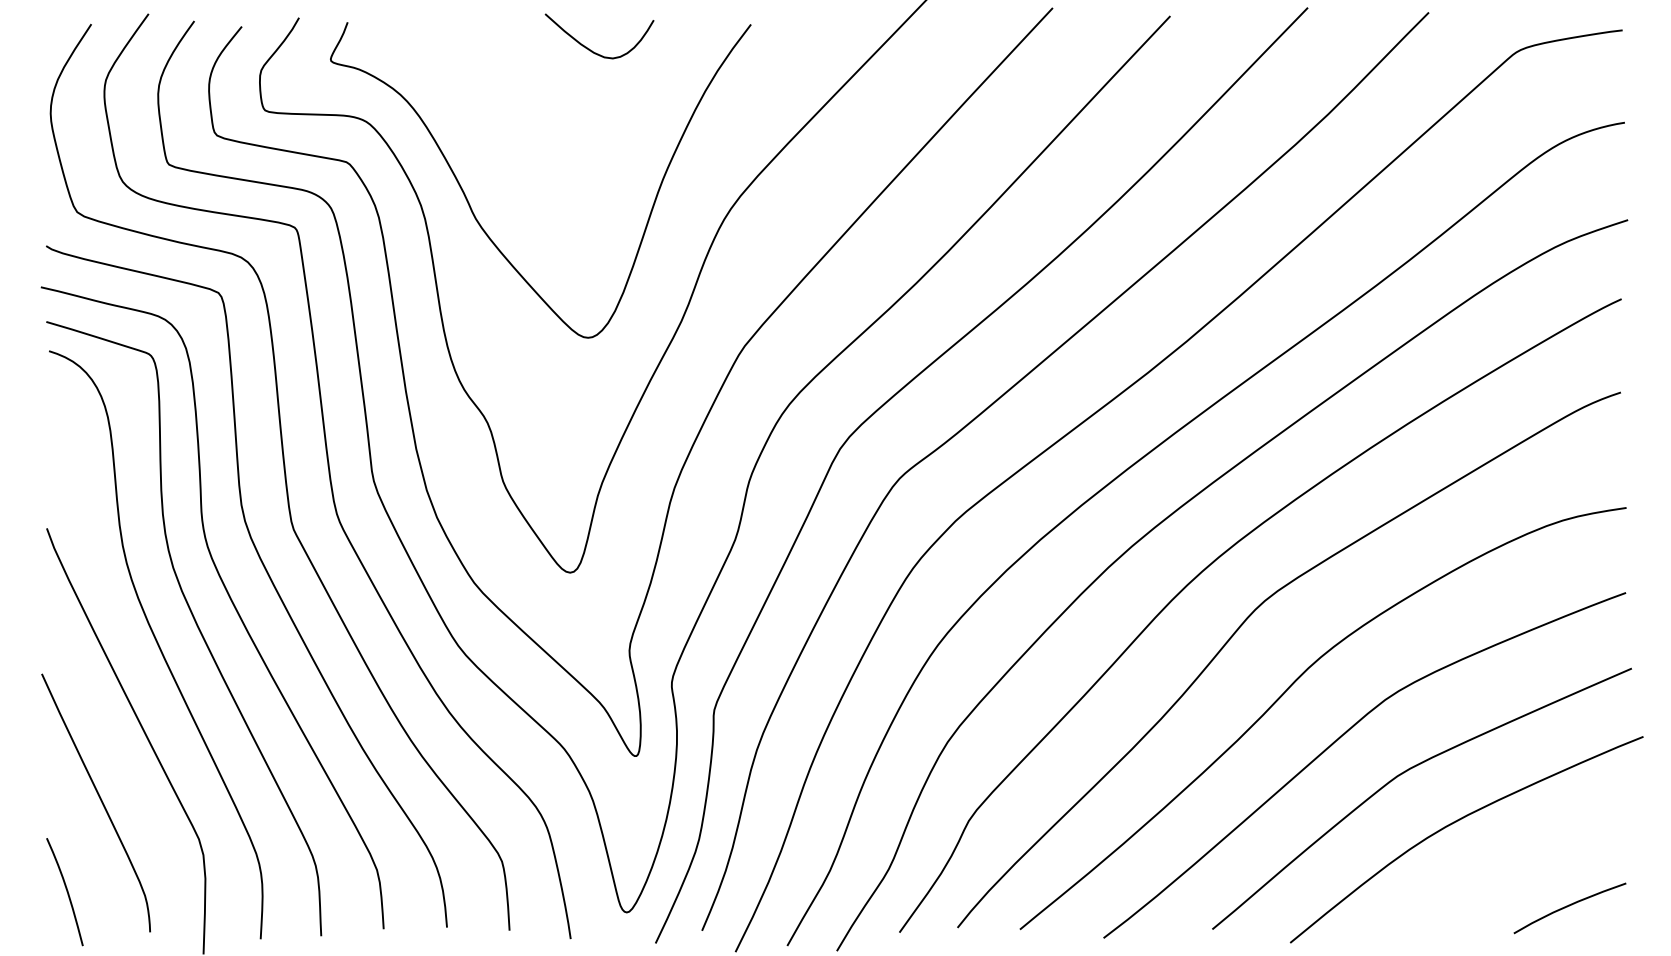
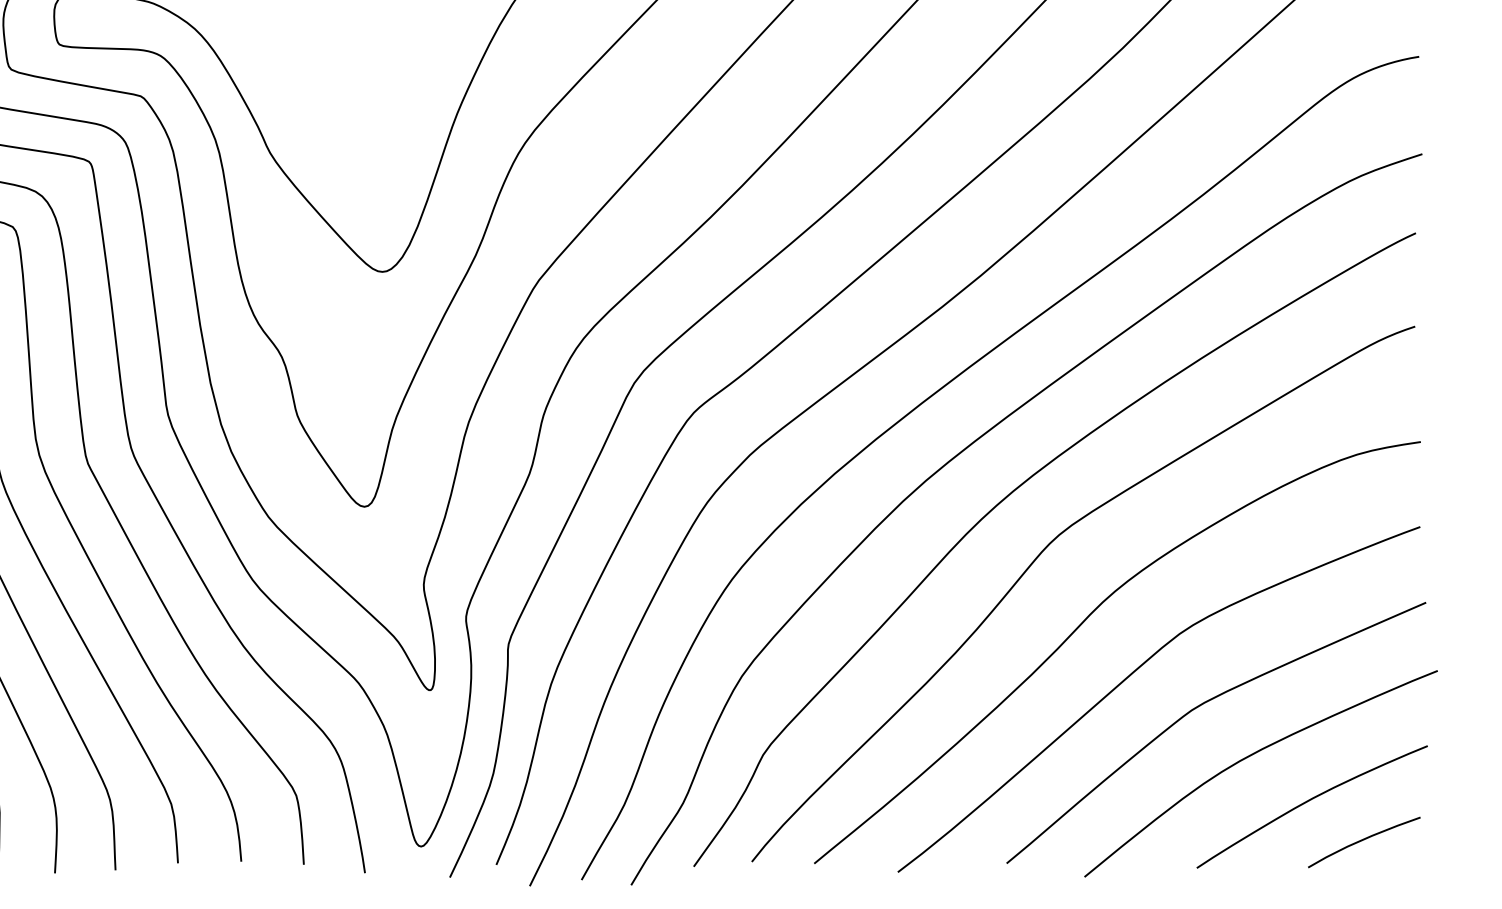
curve: (1515, 867) -> (1309, 801), added

